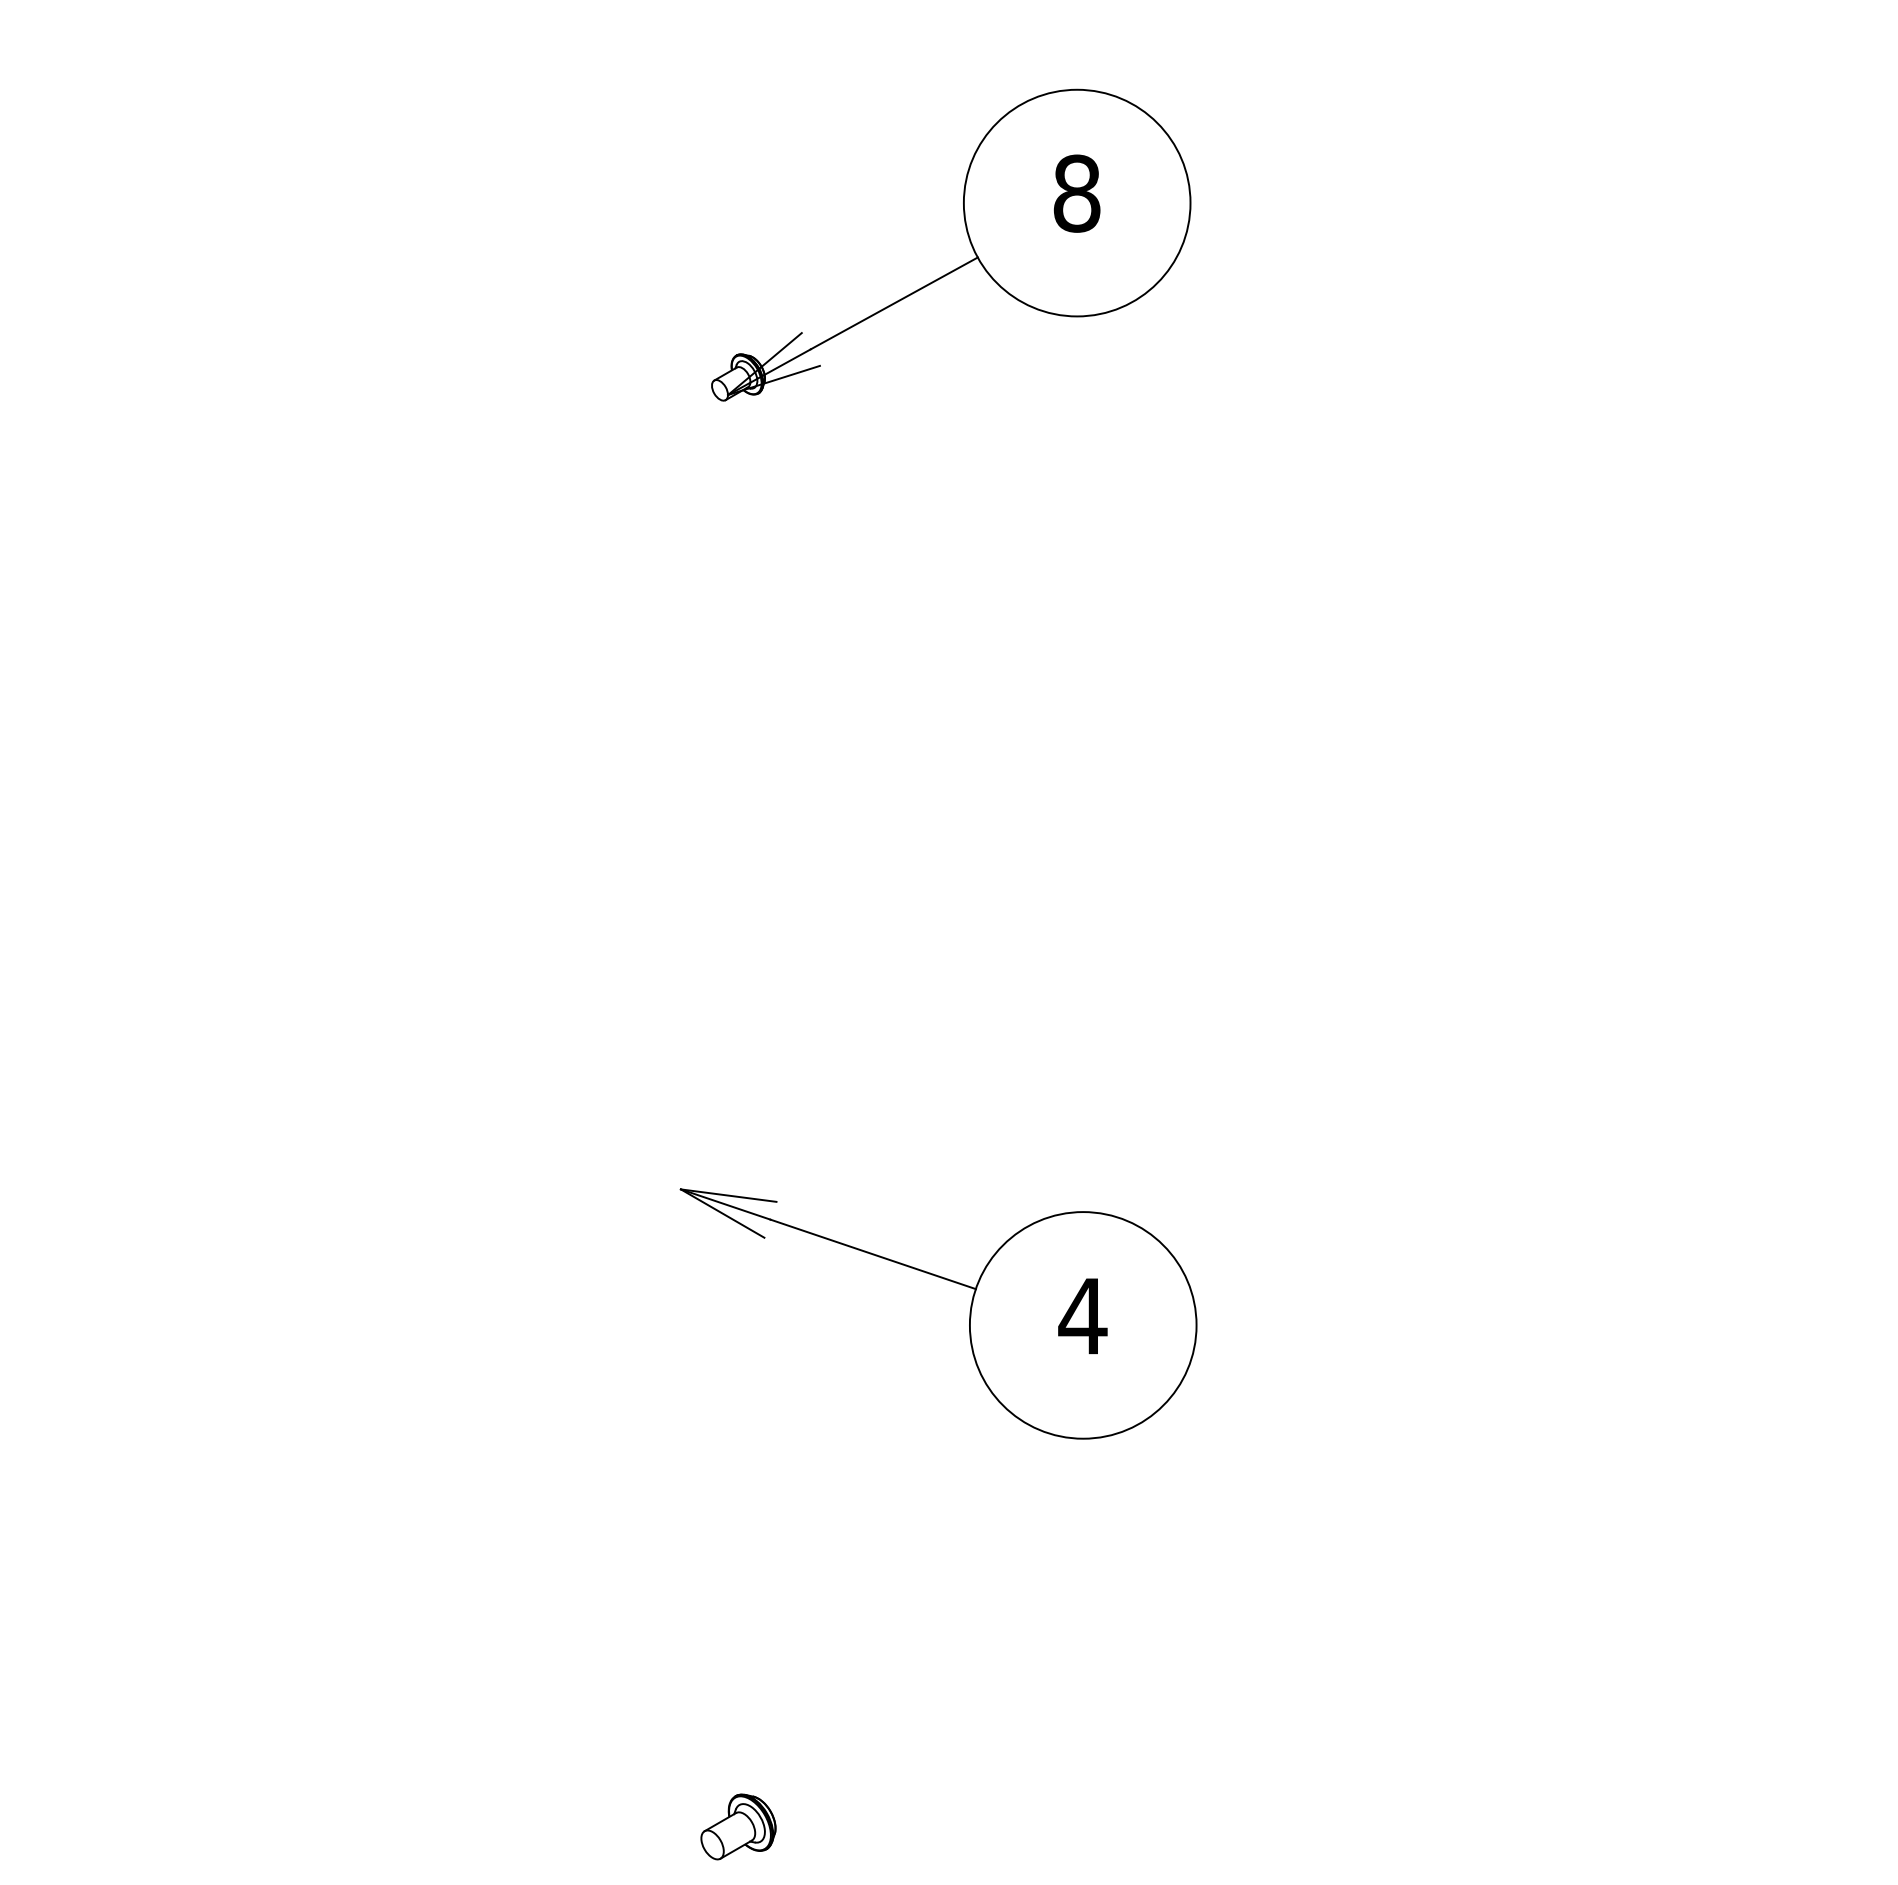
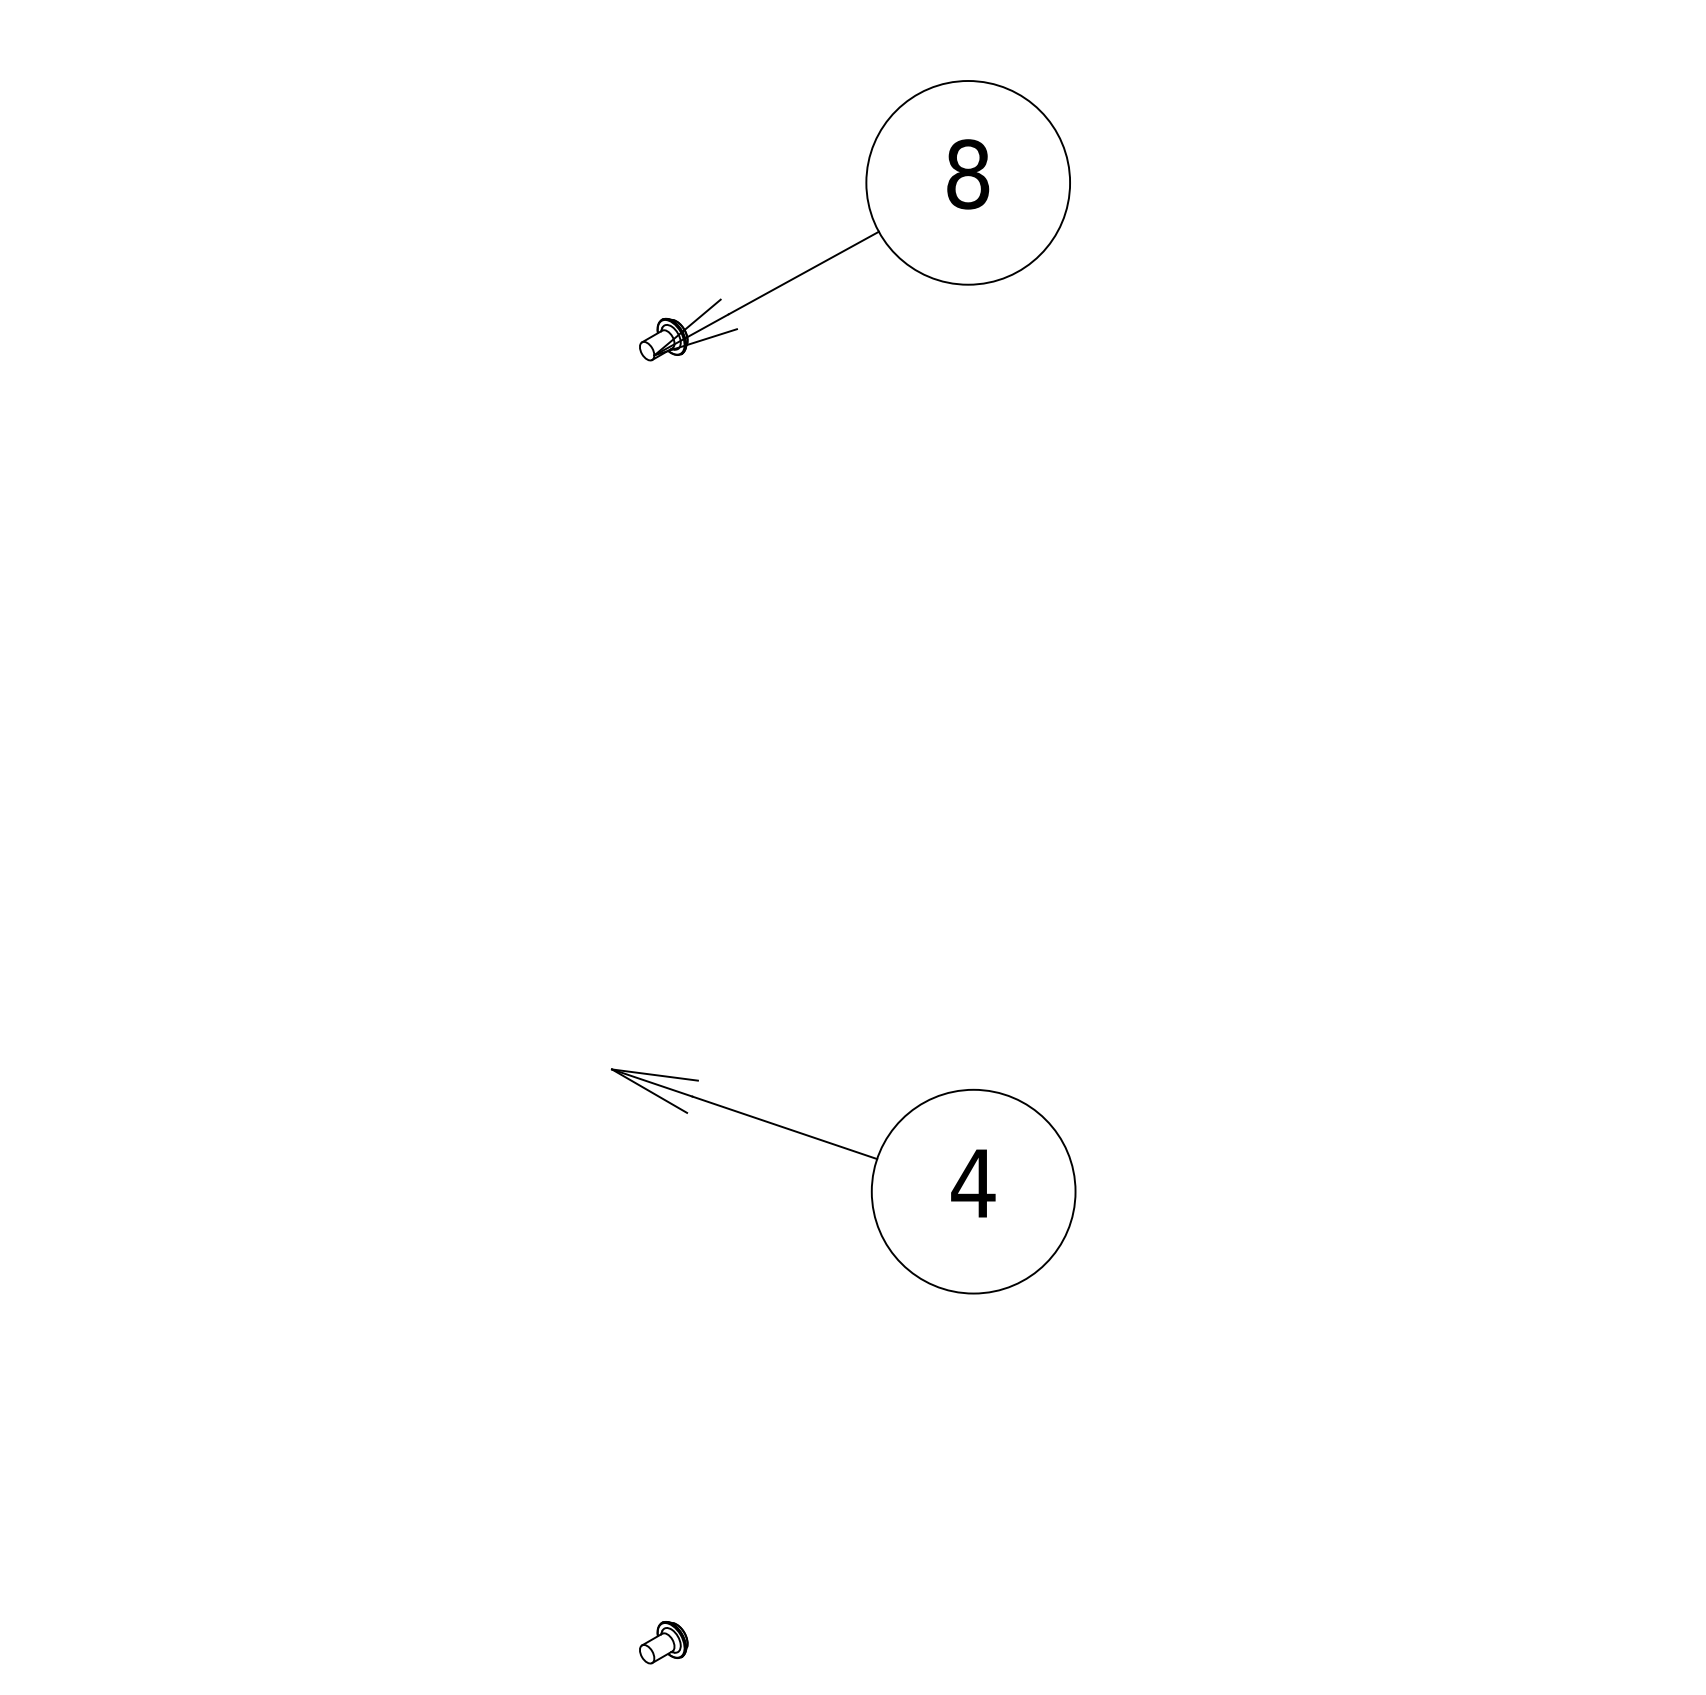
part: (738, 1827) -> (663, 1643), size x0.71

